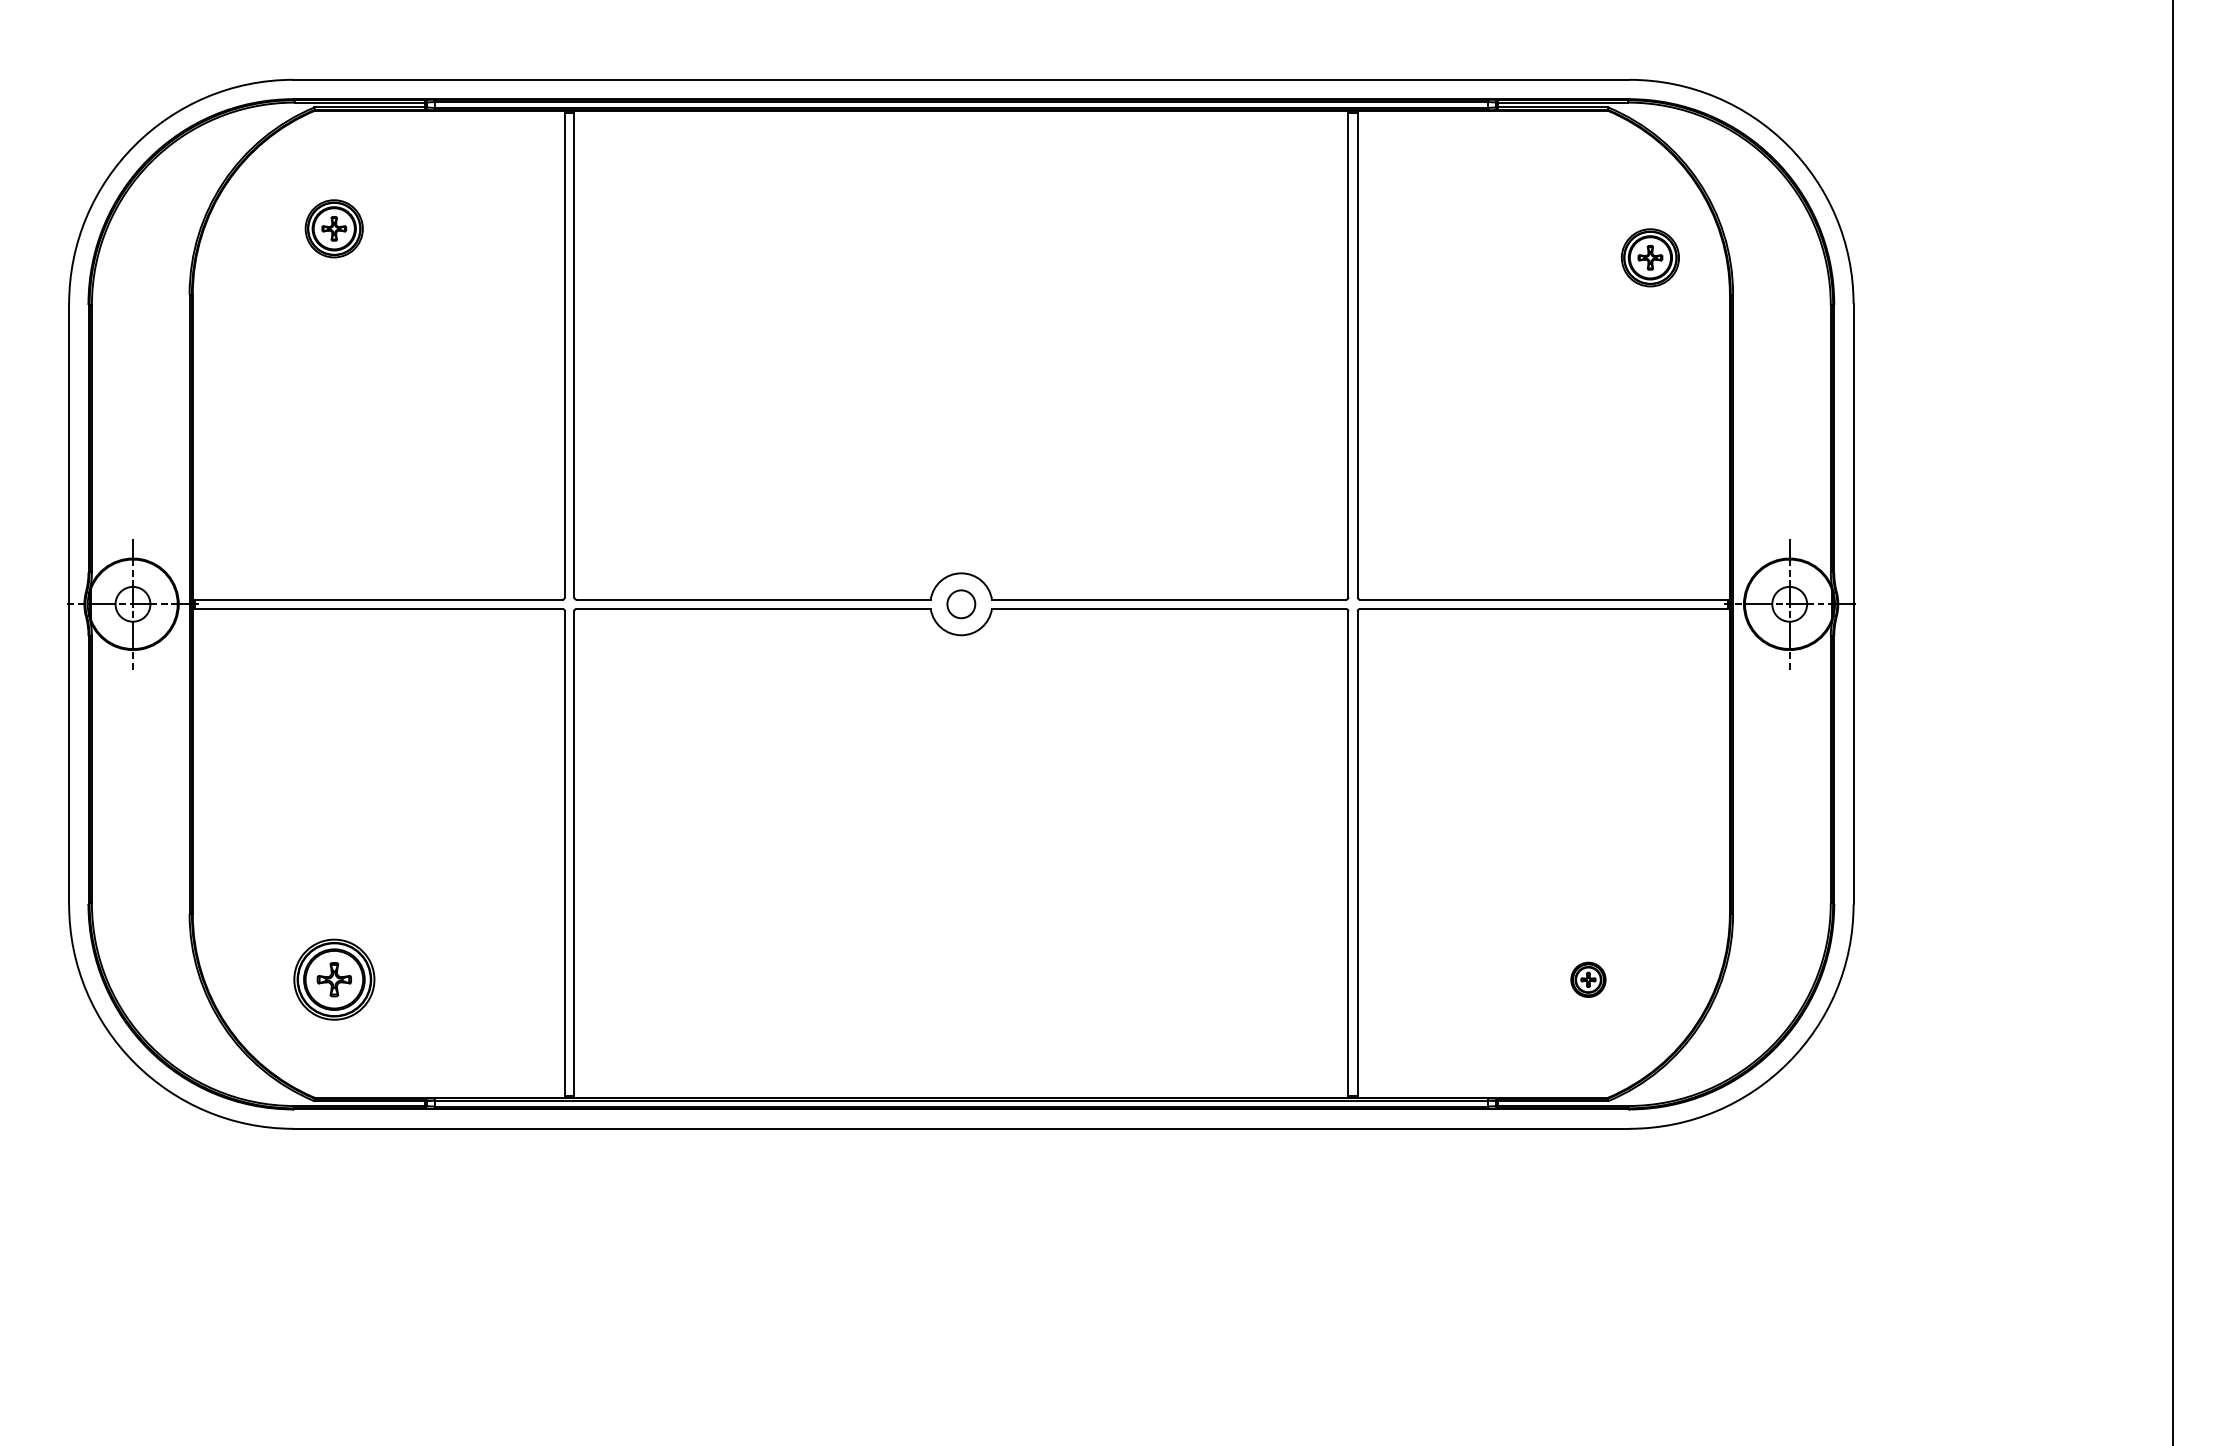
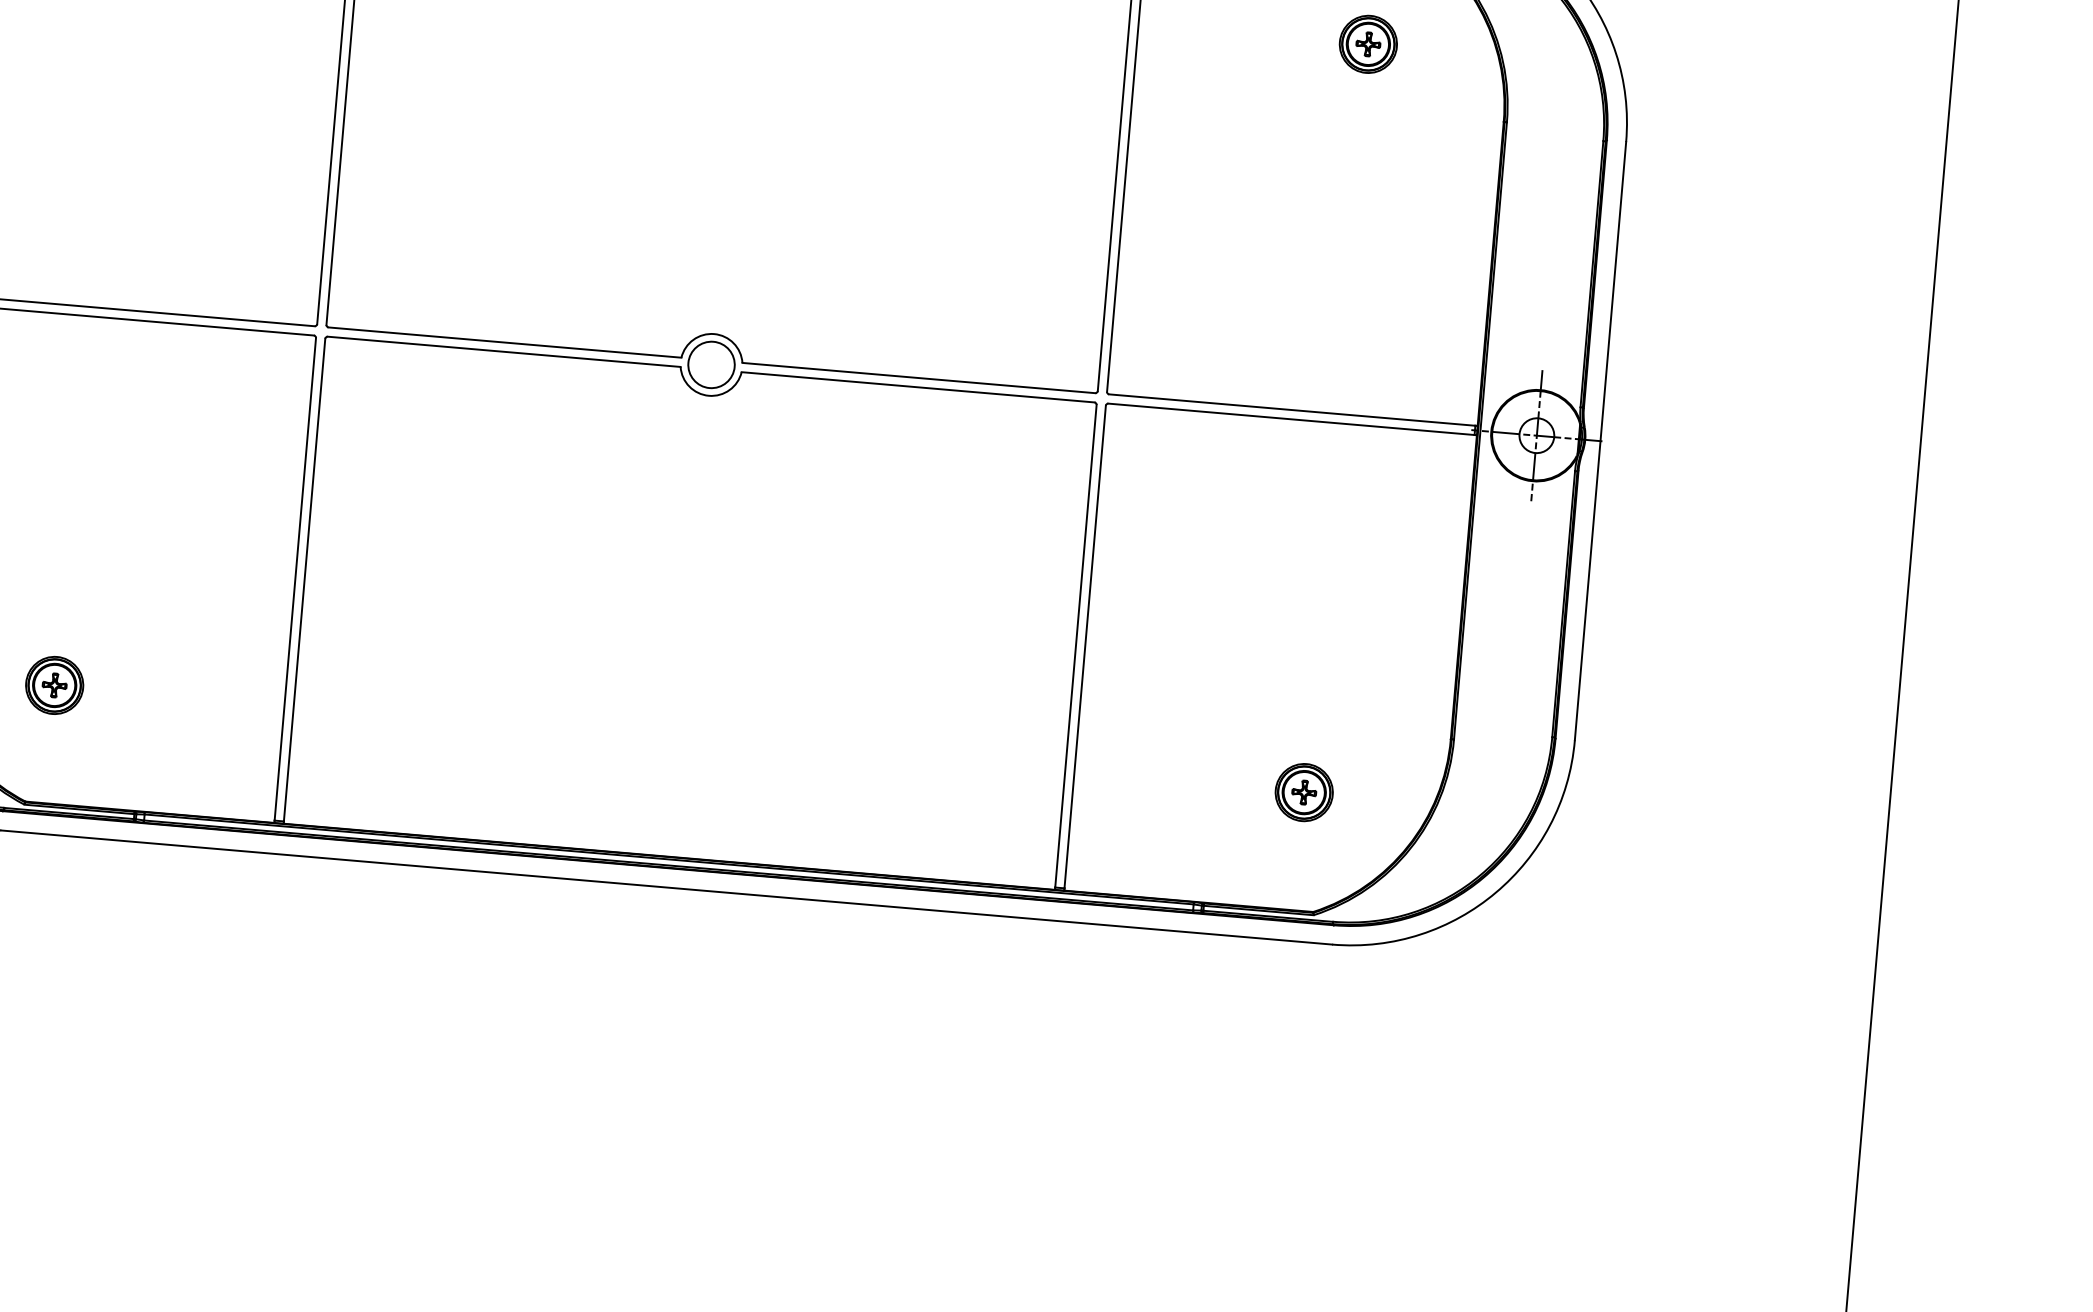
part: (1650, 257) -> (1368, 44), moved
circle: (961, 604) -> (711, 365), size x1.67
part: (333, 979) -> (53, 685), size x0.71
part: (1588, 979) -> (1304, 792), size x1.67

